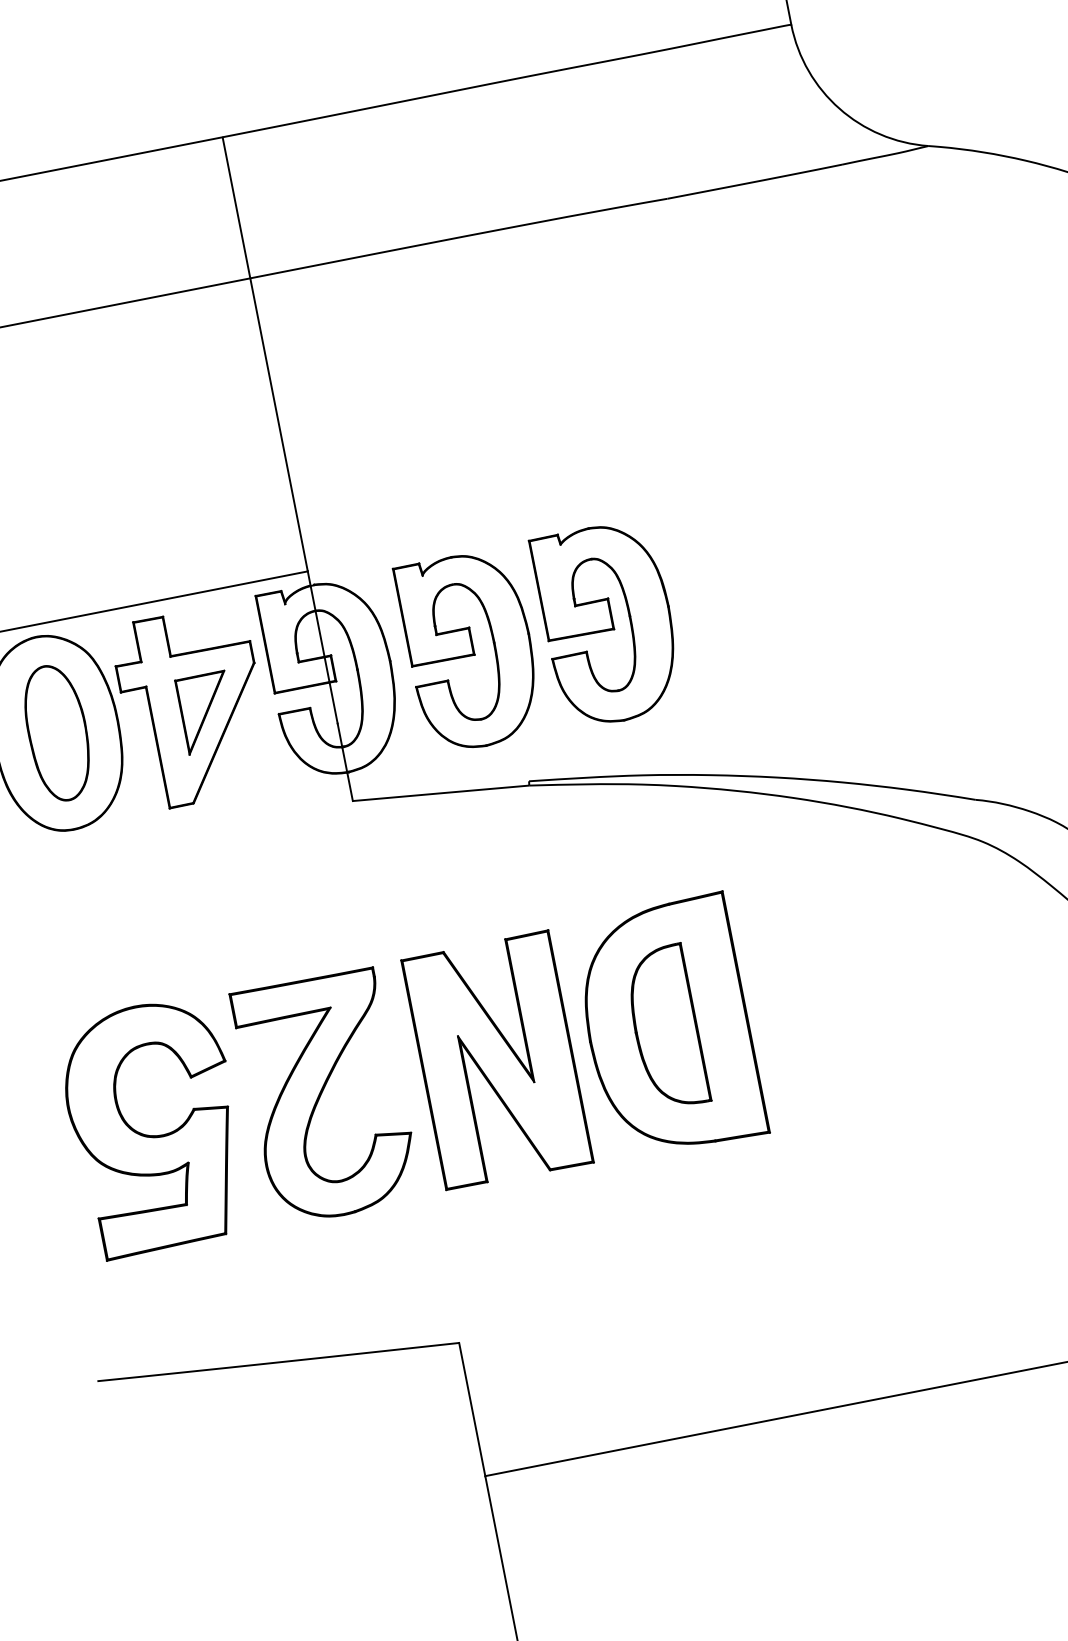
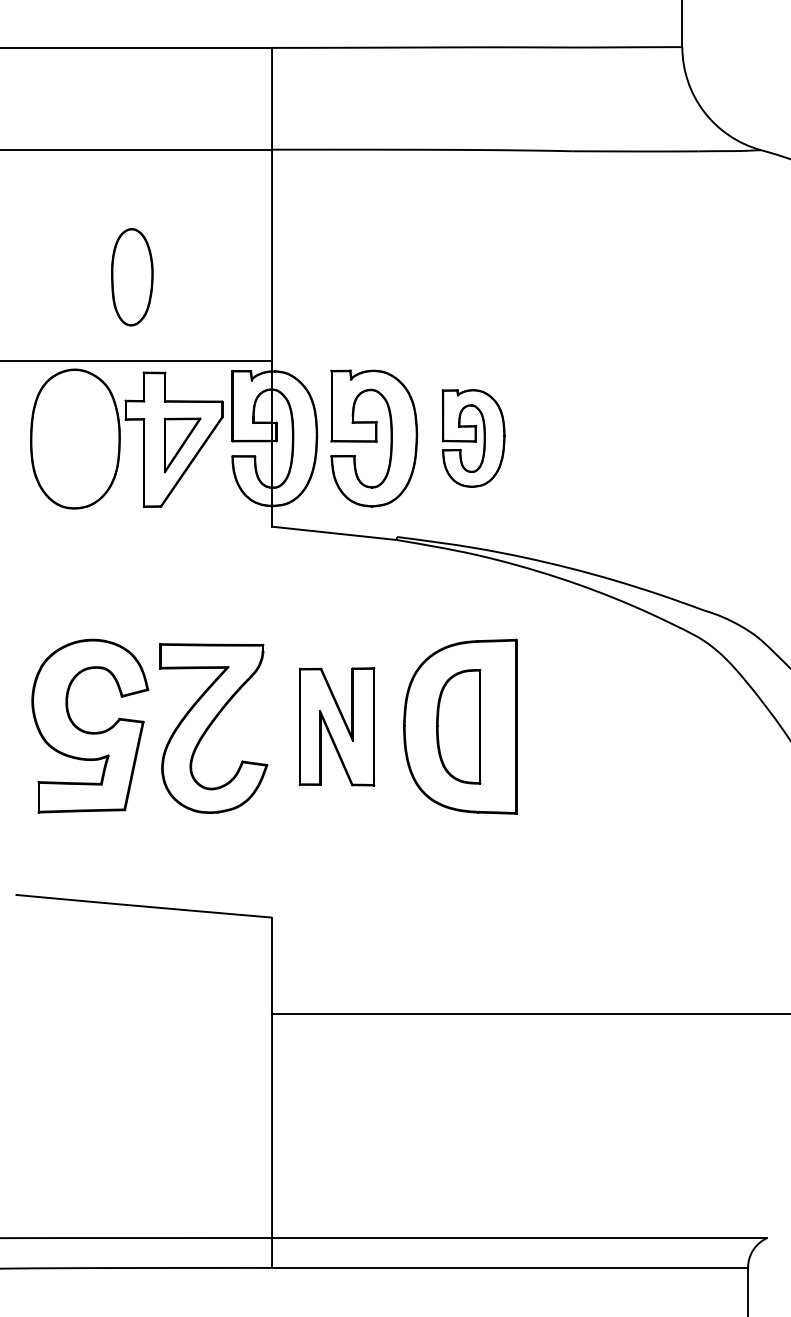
part: (608, 623) -> (473, 438), size x0.7
part: (58, 733) -> (132, 277), moved
part: (496, 1060) -> (336, 726), size x0.7

